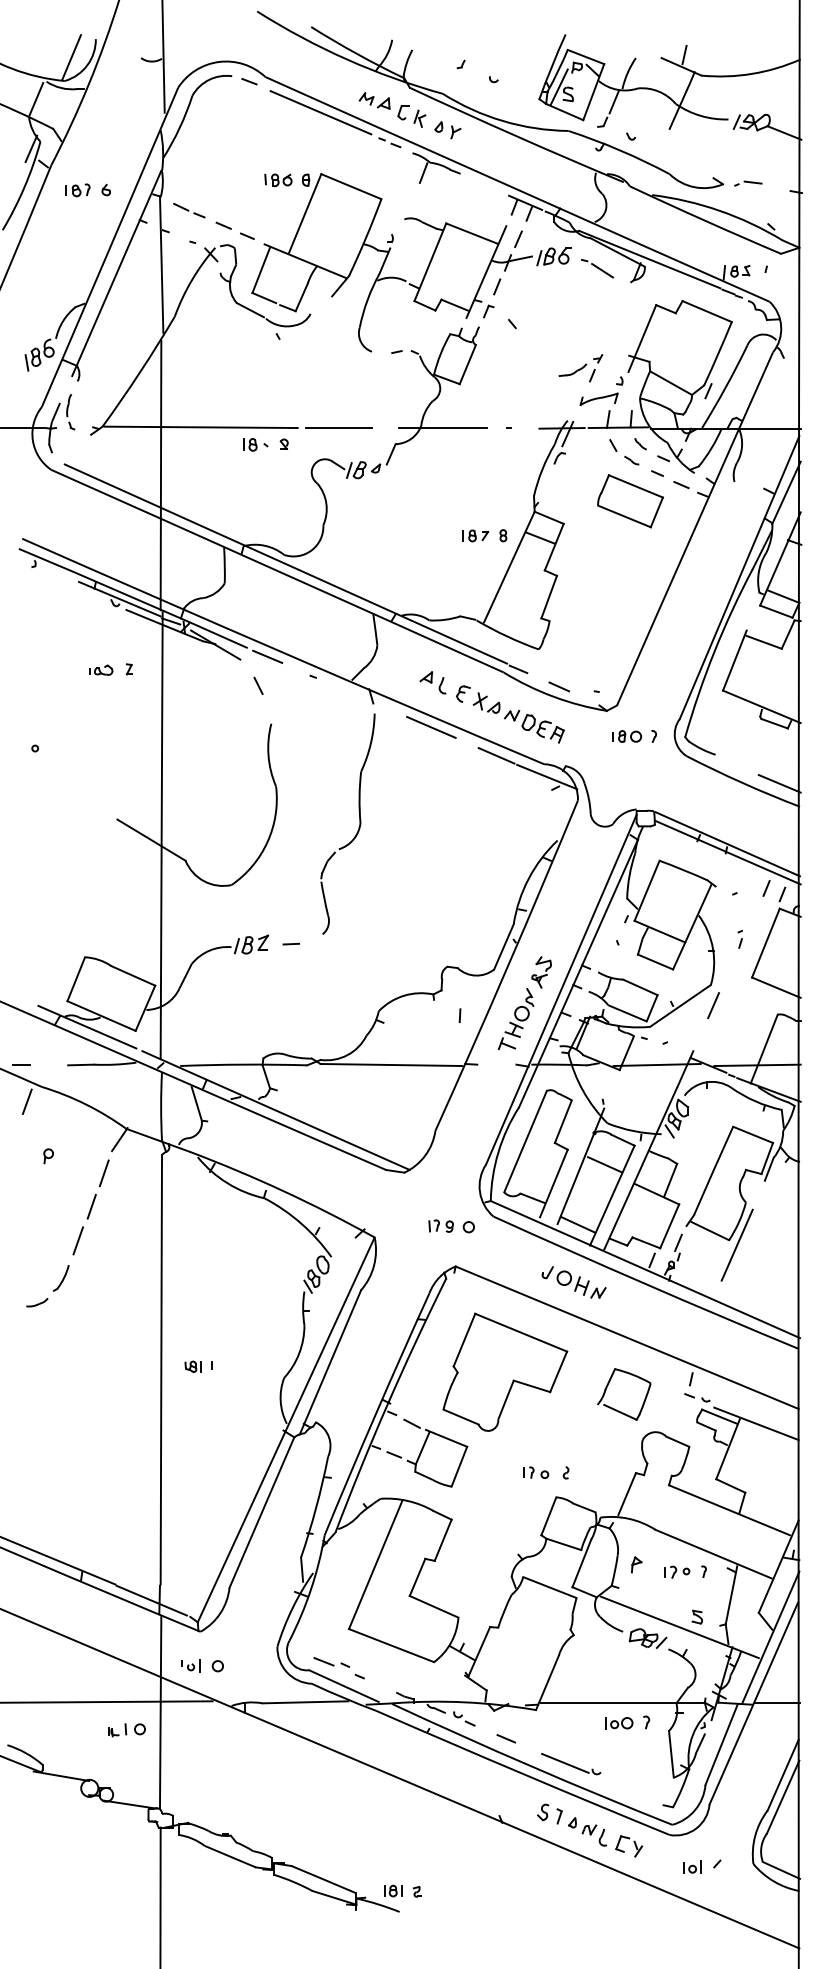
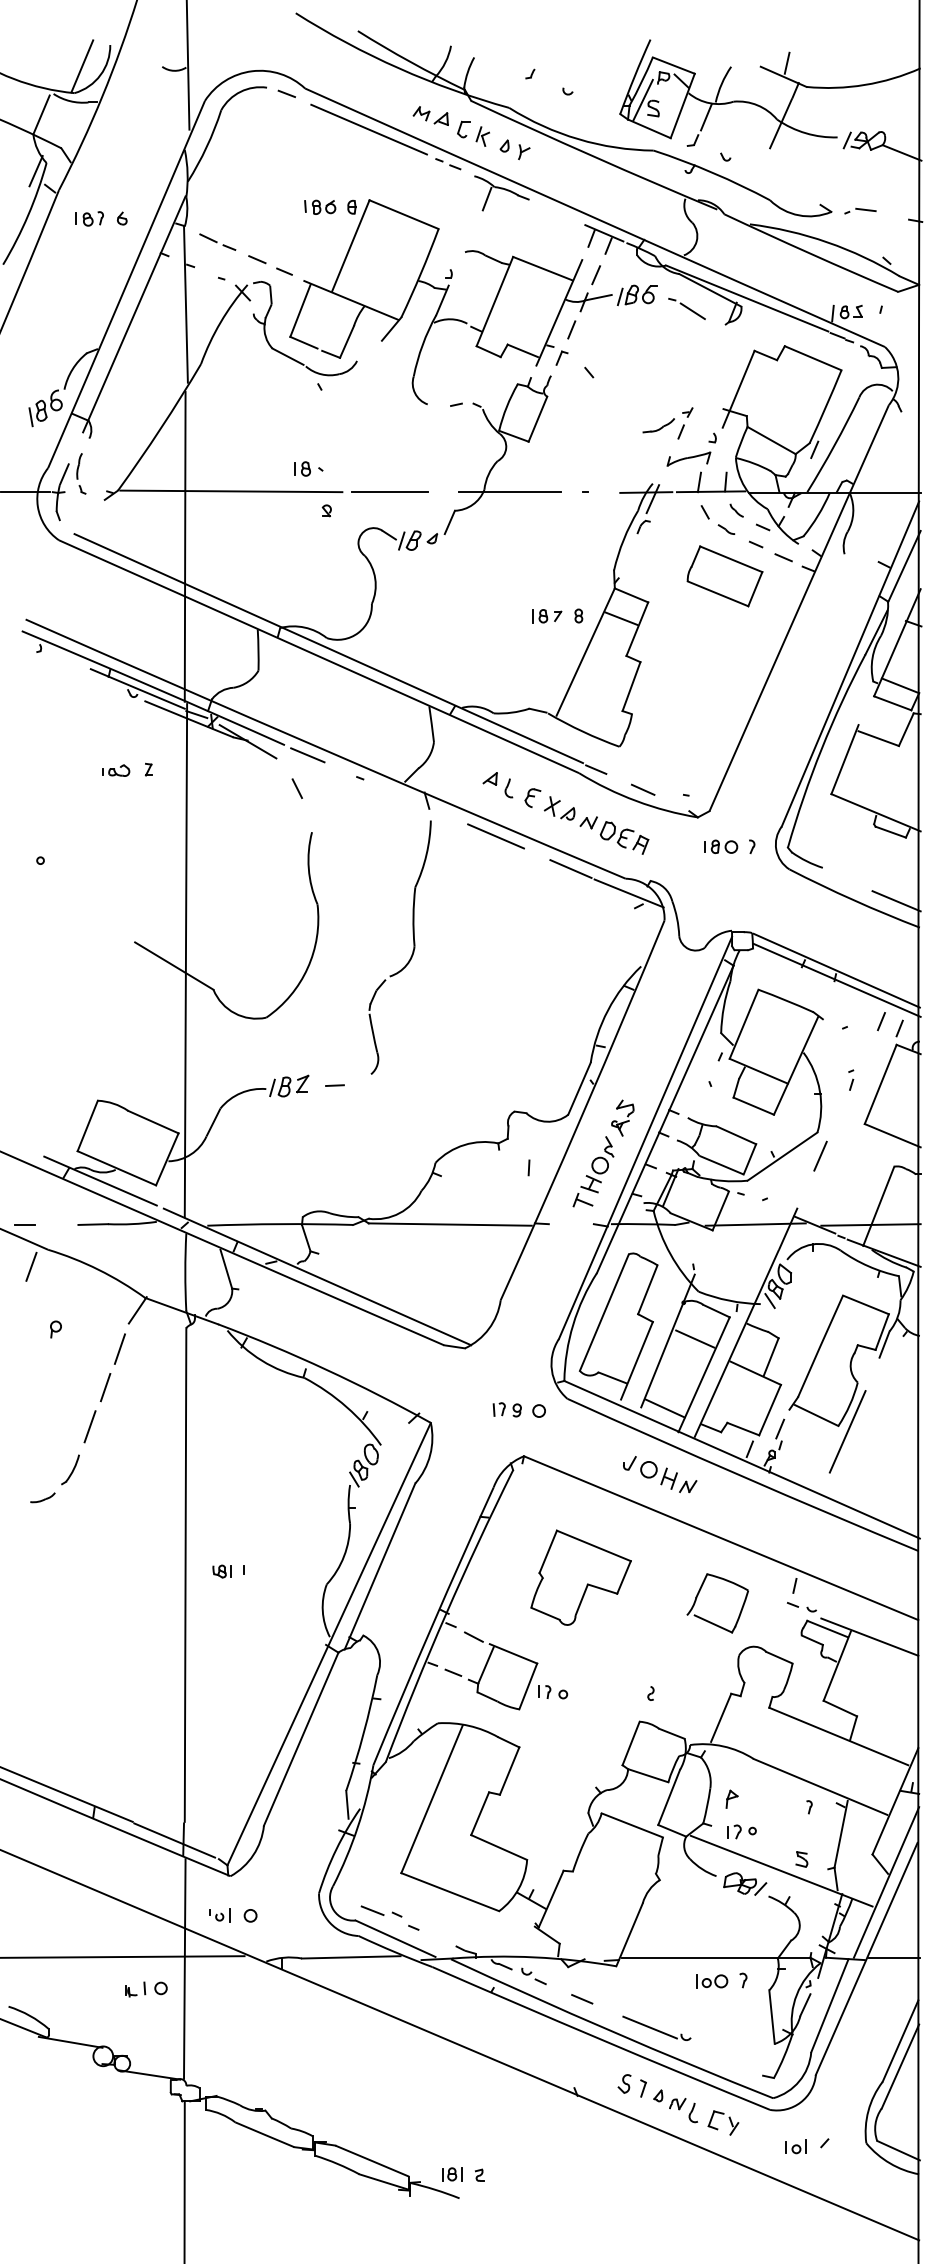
part: (255, 444) -> (308, 468), moved
part: (505, 1371) -> (581, 1576), size x0.7
part: (536, 1472) -> (553, 1691), moved
part: (677, 1571) -> (742, 1831), moved

